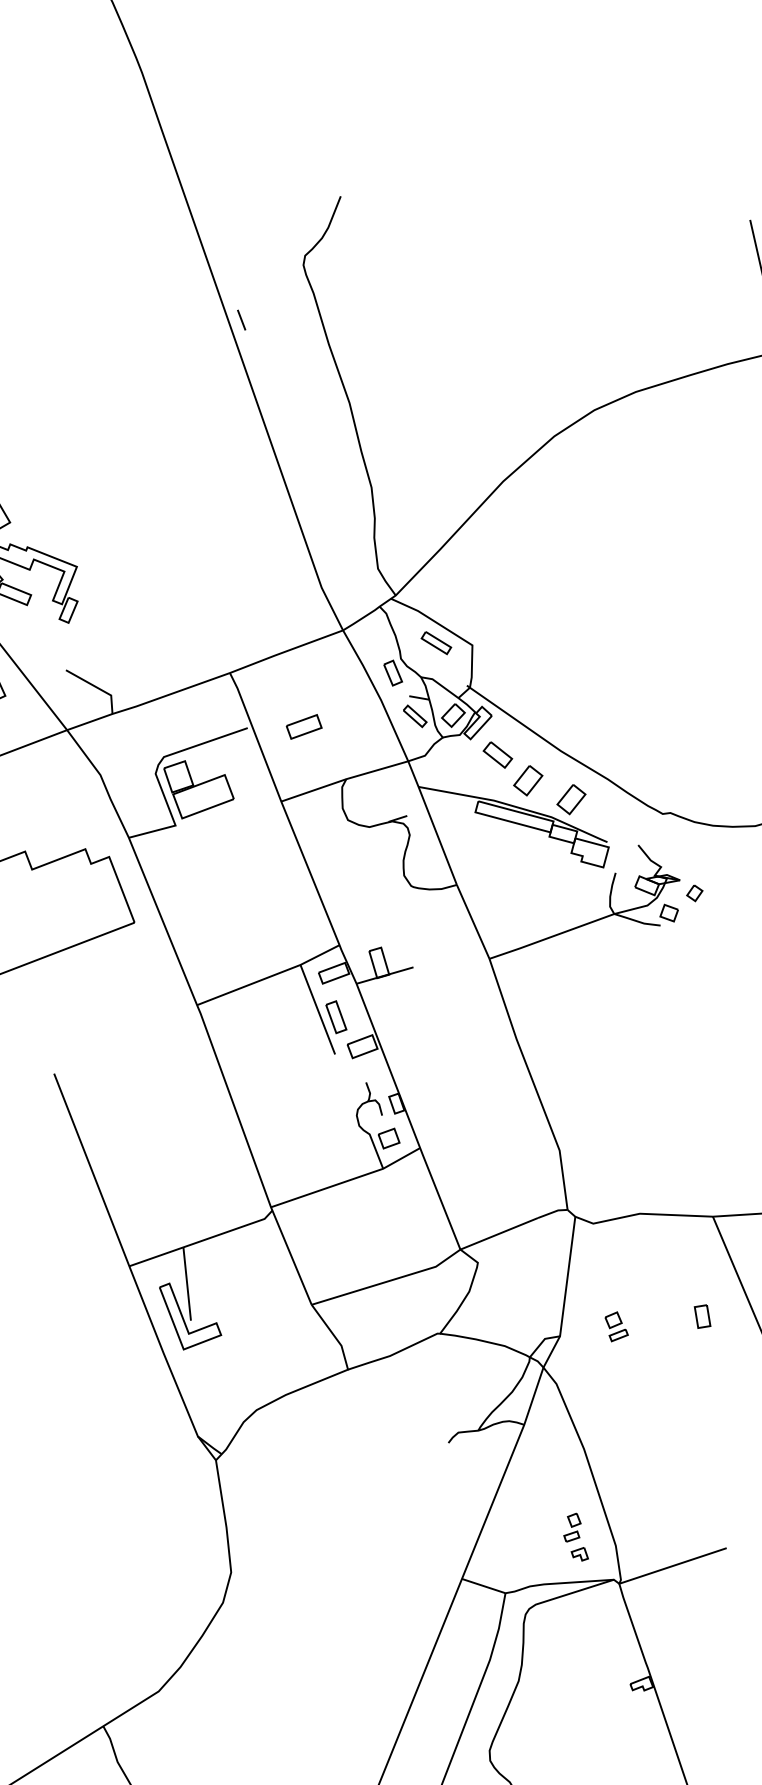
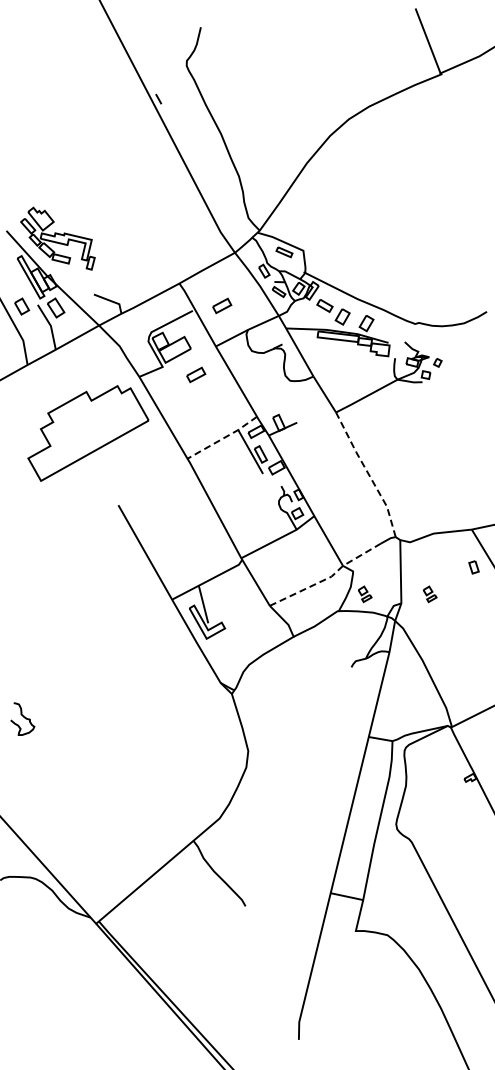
part: (237, 848) -> (196, 374), added
line: (270, 976) -> (223, 438), solid -> dashed
line: (533, 1082) -> (368, 473), solid -> dashed
line: (429, 1267) -> (328, 577), solid -> dashed
part: (494, 1309) -> (365, 594), added
part: (701, 1316) -> (473, 567), moved
part: (577, 1537) -> (425, 706), removed

